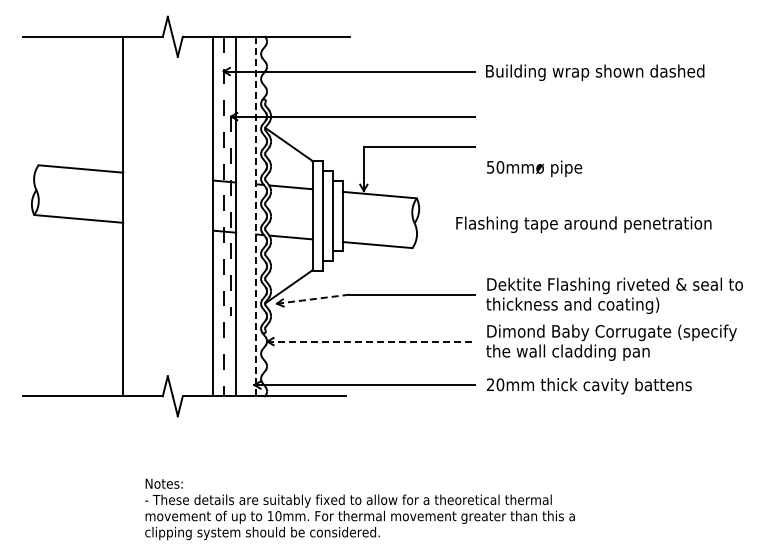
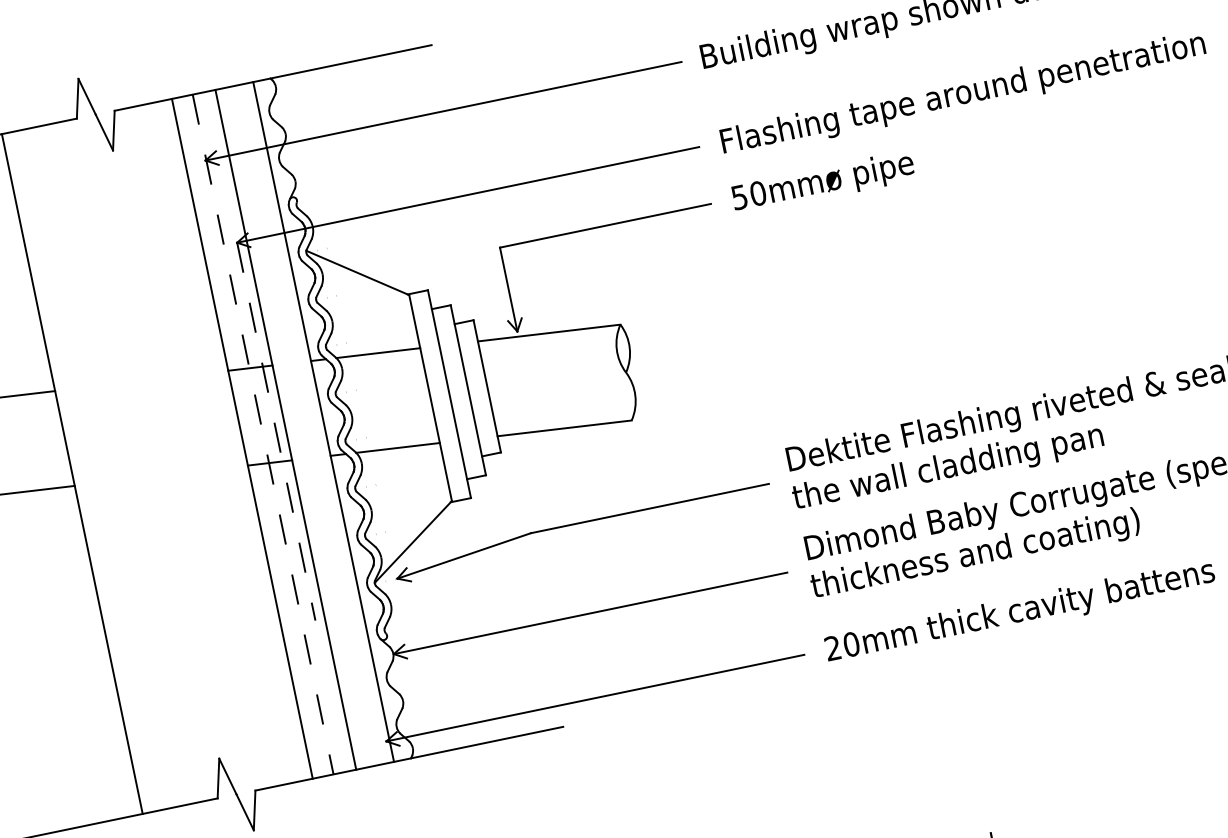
text: (534, 168) -> (823, 182), moved
line: (256, 216) -> (324, 421), dashed -> solid
text: (583, 224) -> (962, 94), moved
line: (313, 299) -> (464, 556), dashed -> solid
text: (580, 305) -> (971, 463), thickness and coating) -> the wall cladding pan
line: (371, 341) -> (590, 613), dashed -> solid
text: (580, 352) -> (990, 552), the wall cladding pan -> thickness and coating)

